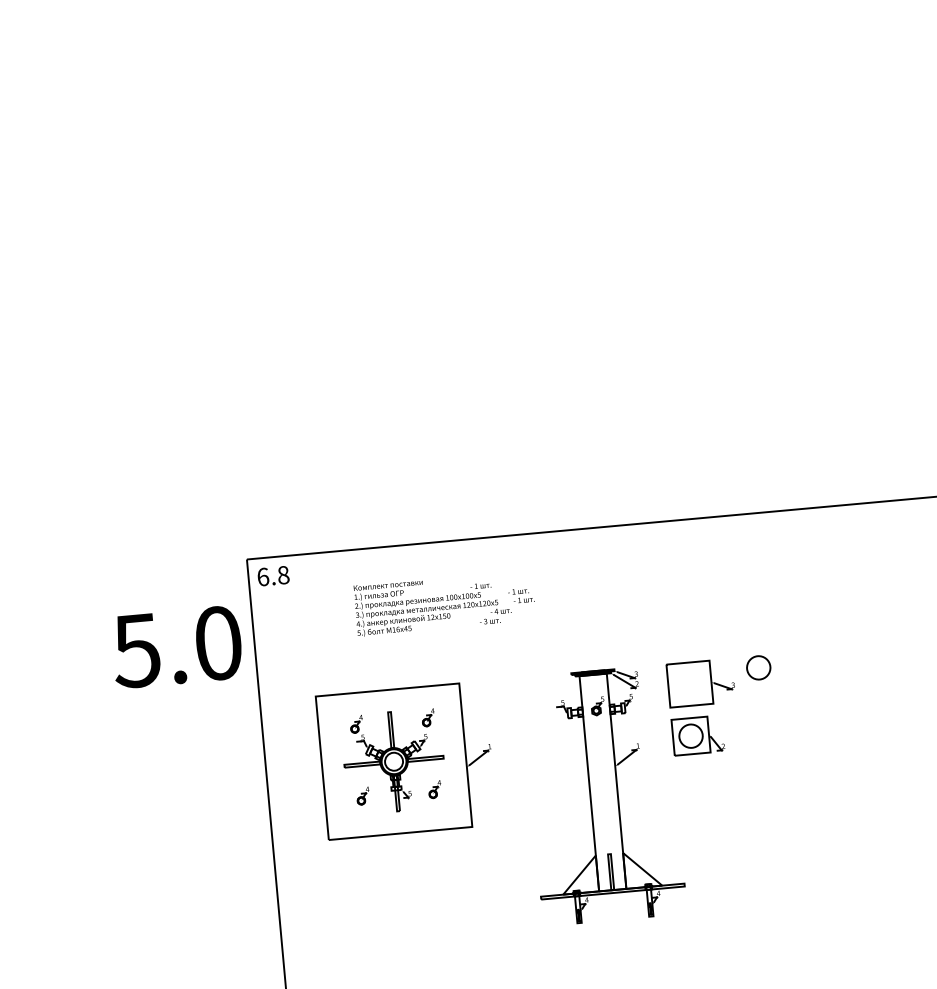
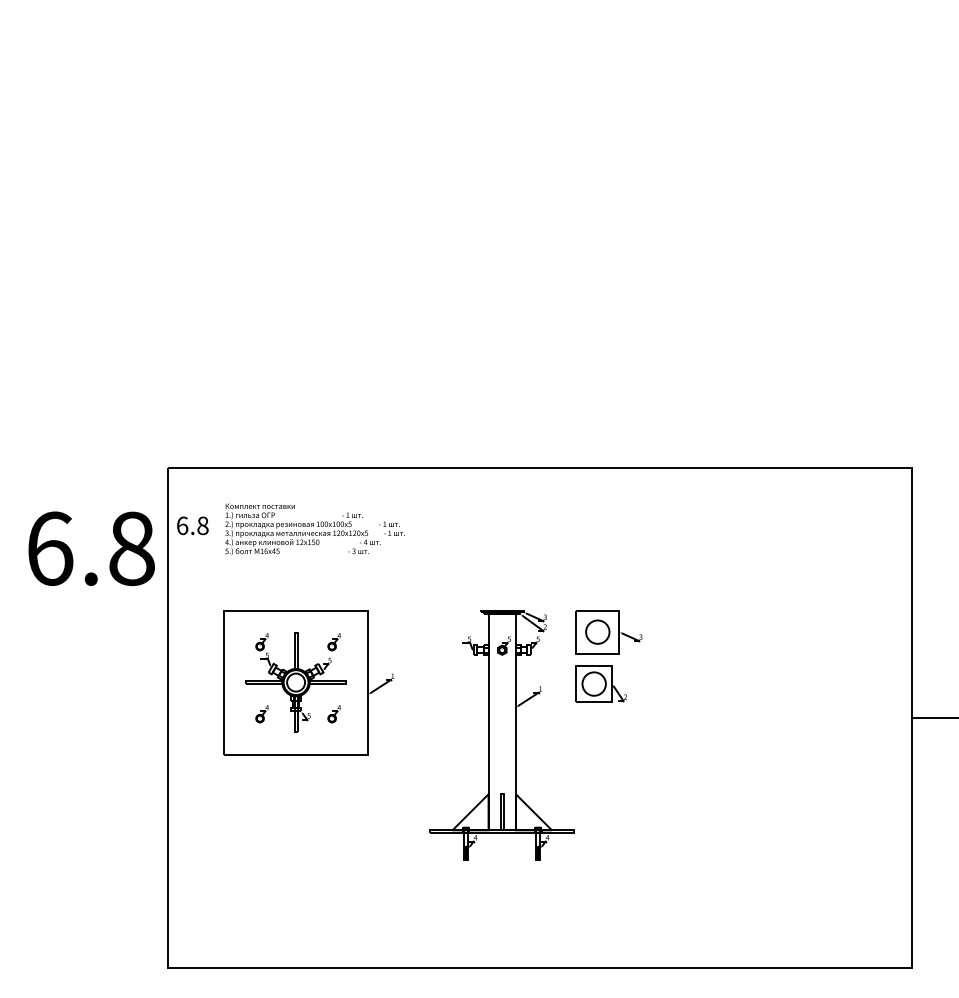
text: (273, 575) -> (192, 525), moved
text: (444, 603) -> (314, 529), moved
text: (177, 646) -> (90, 548), 5.0 -> 6.8
circle: (758, 667) -> (597, 631), moved

